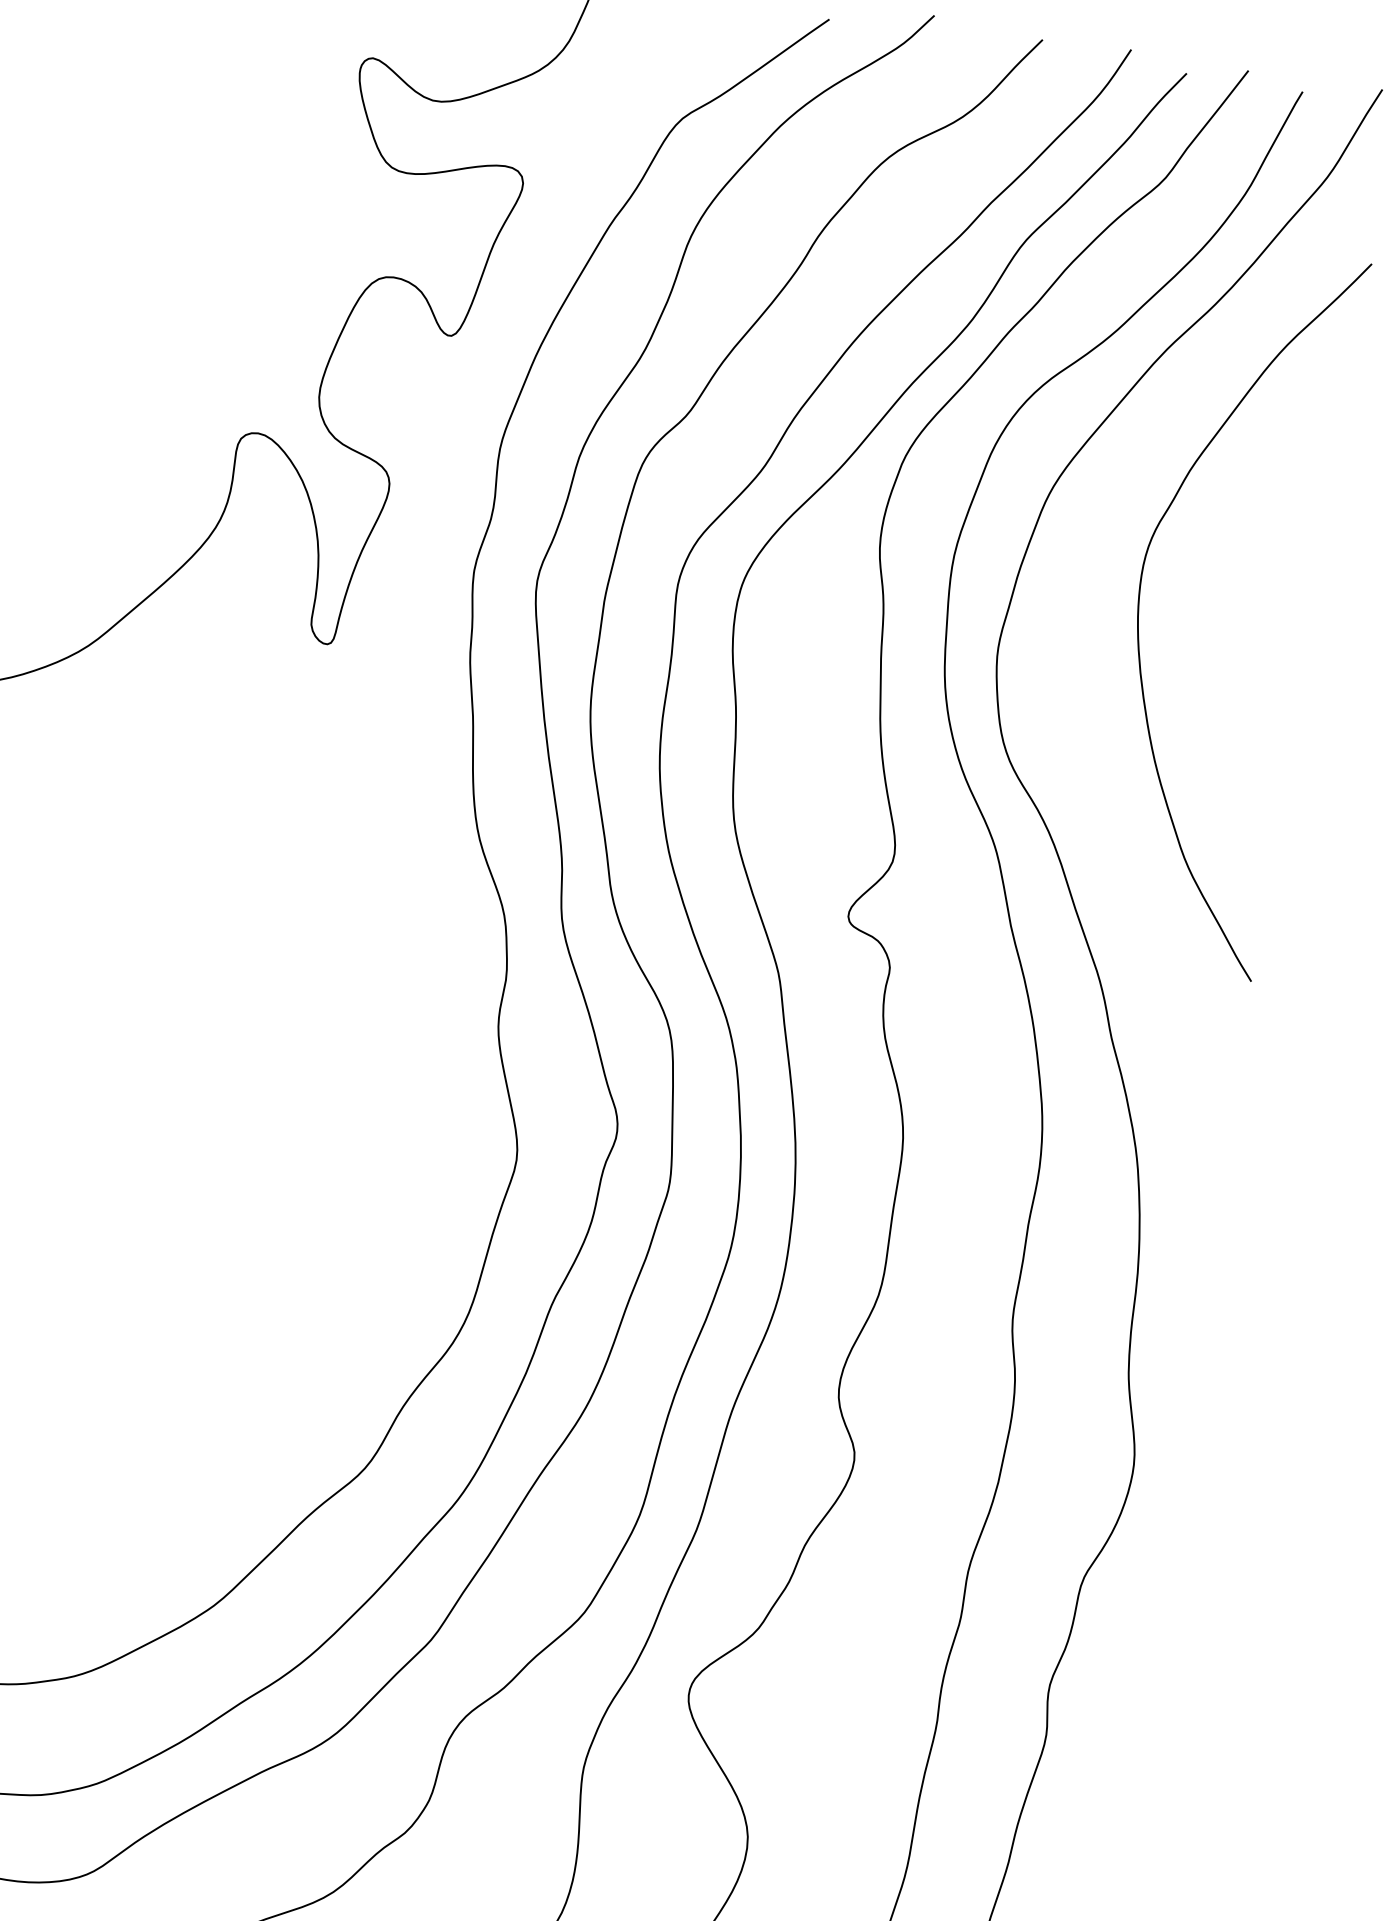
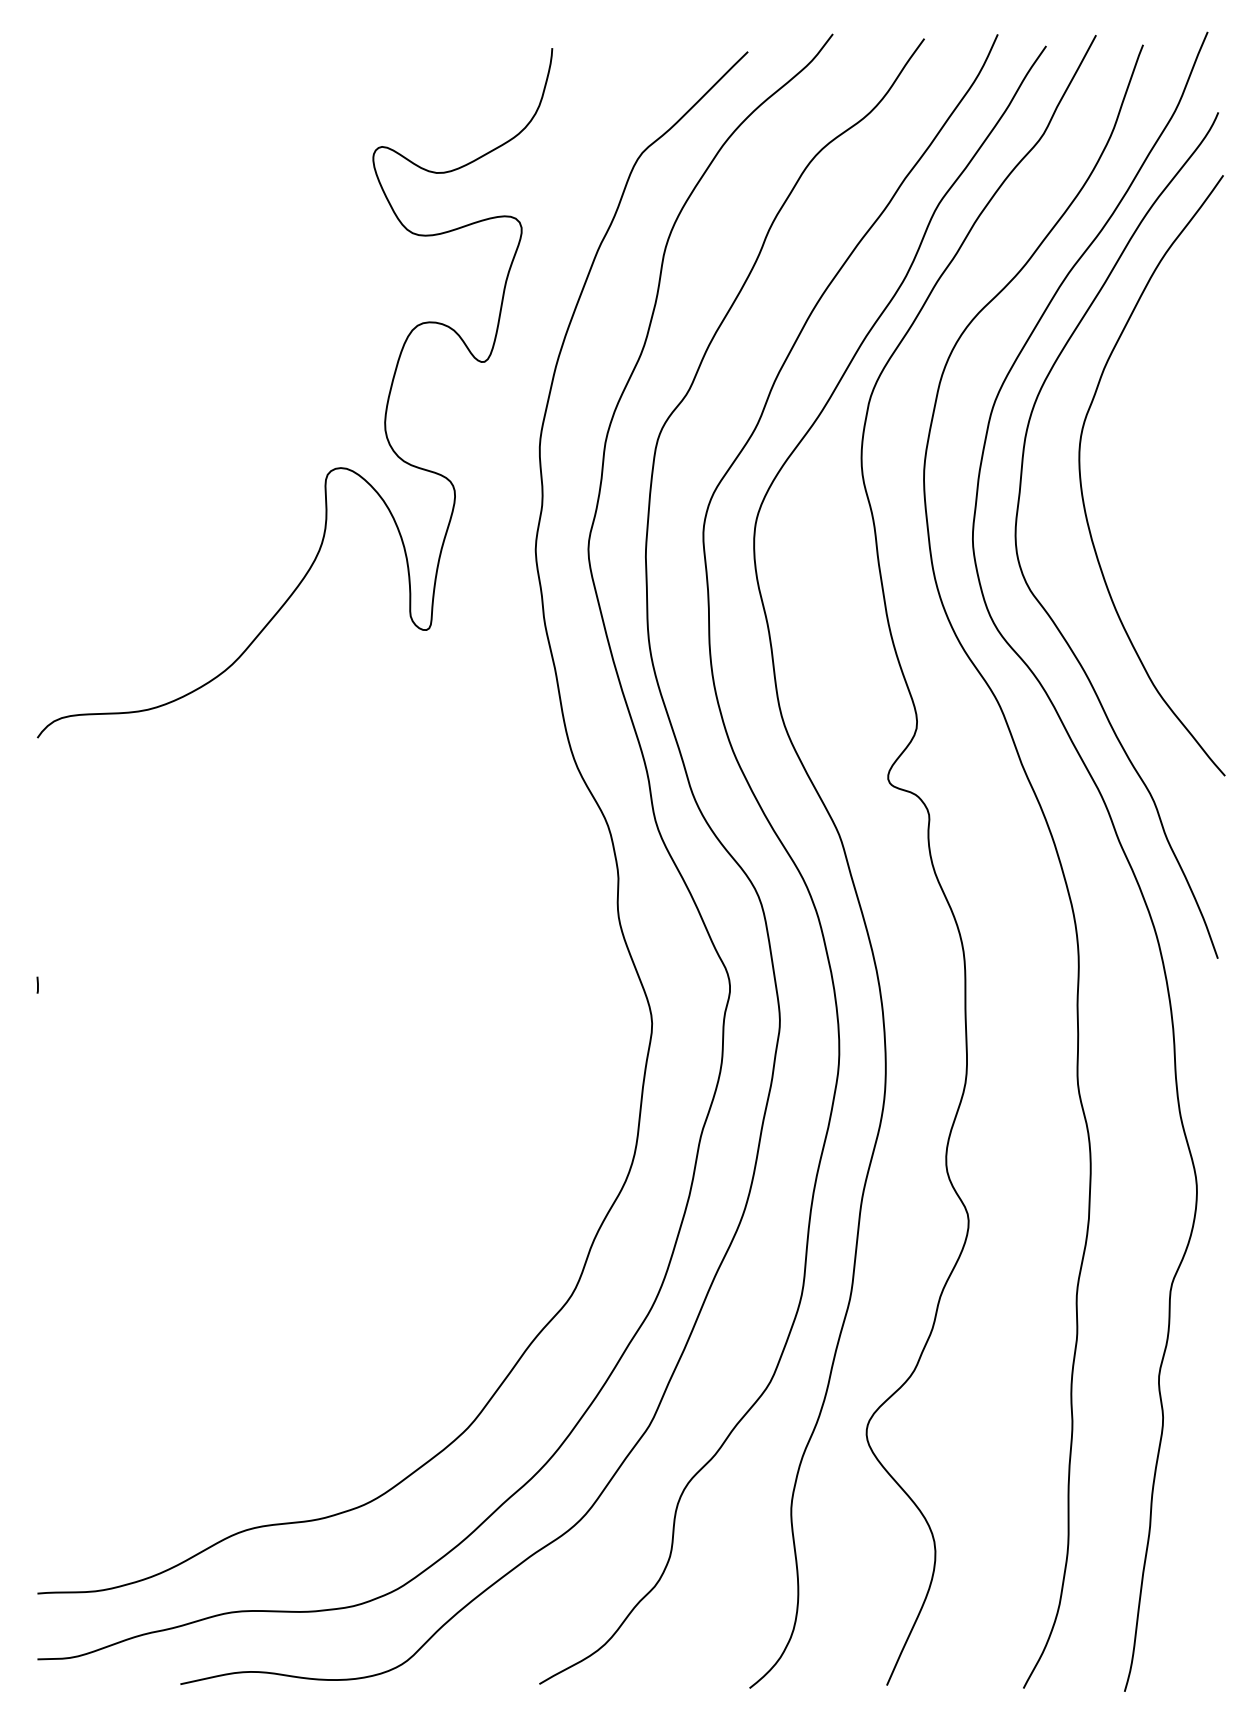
curve: (1050, 665) -> (1017, 546), added

